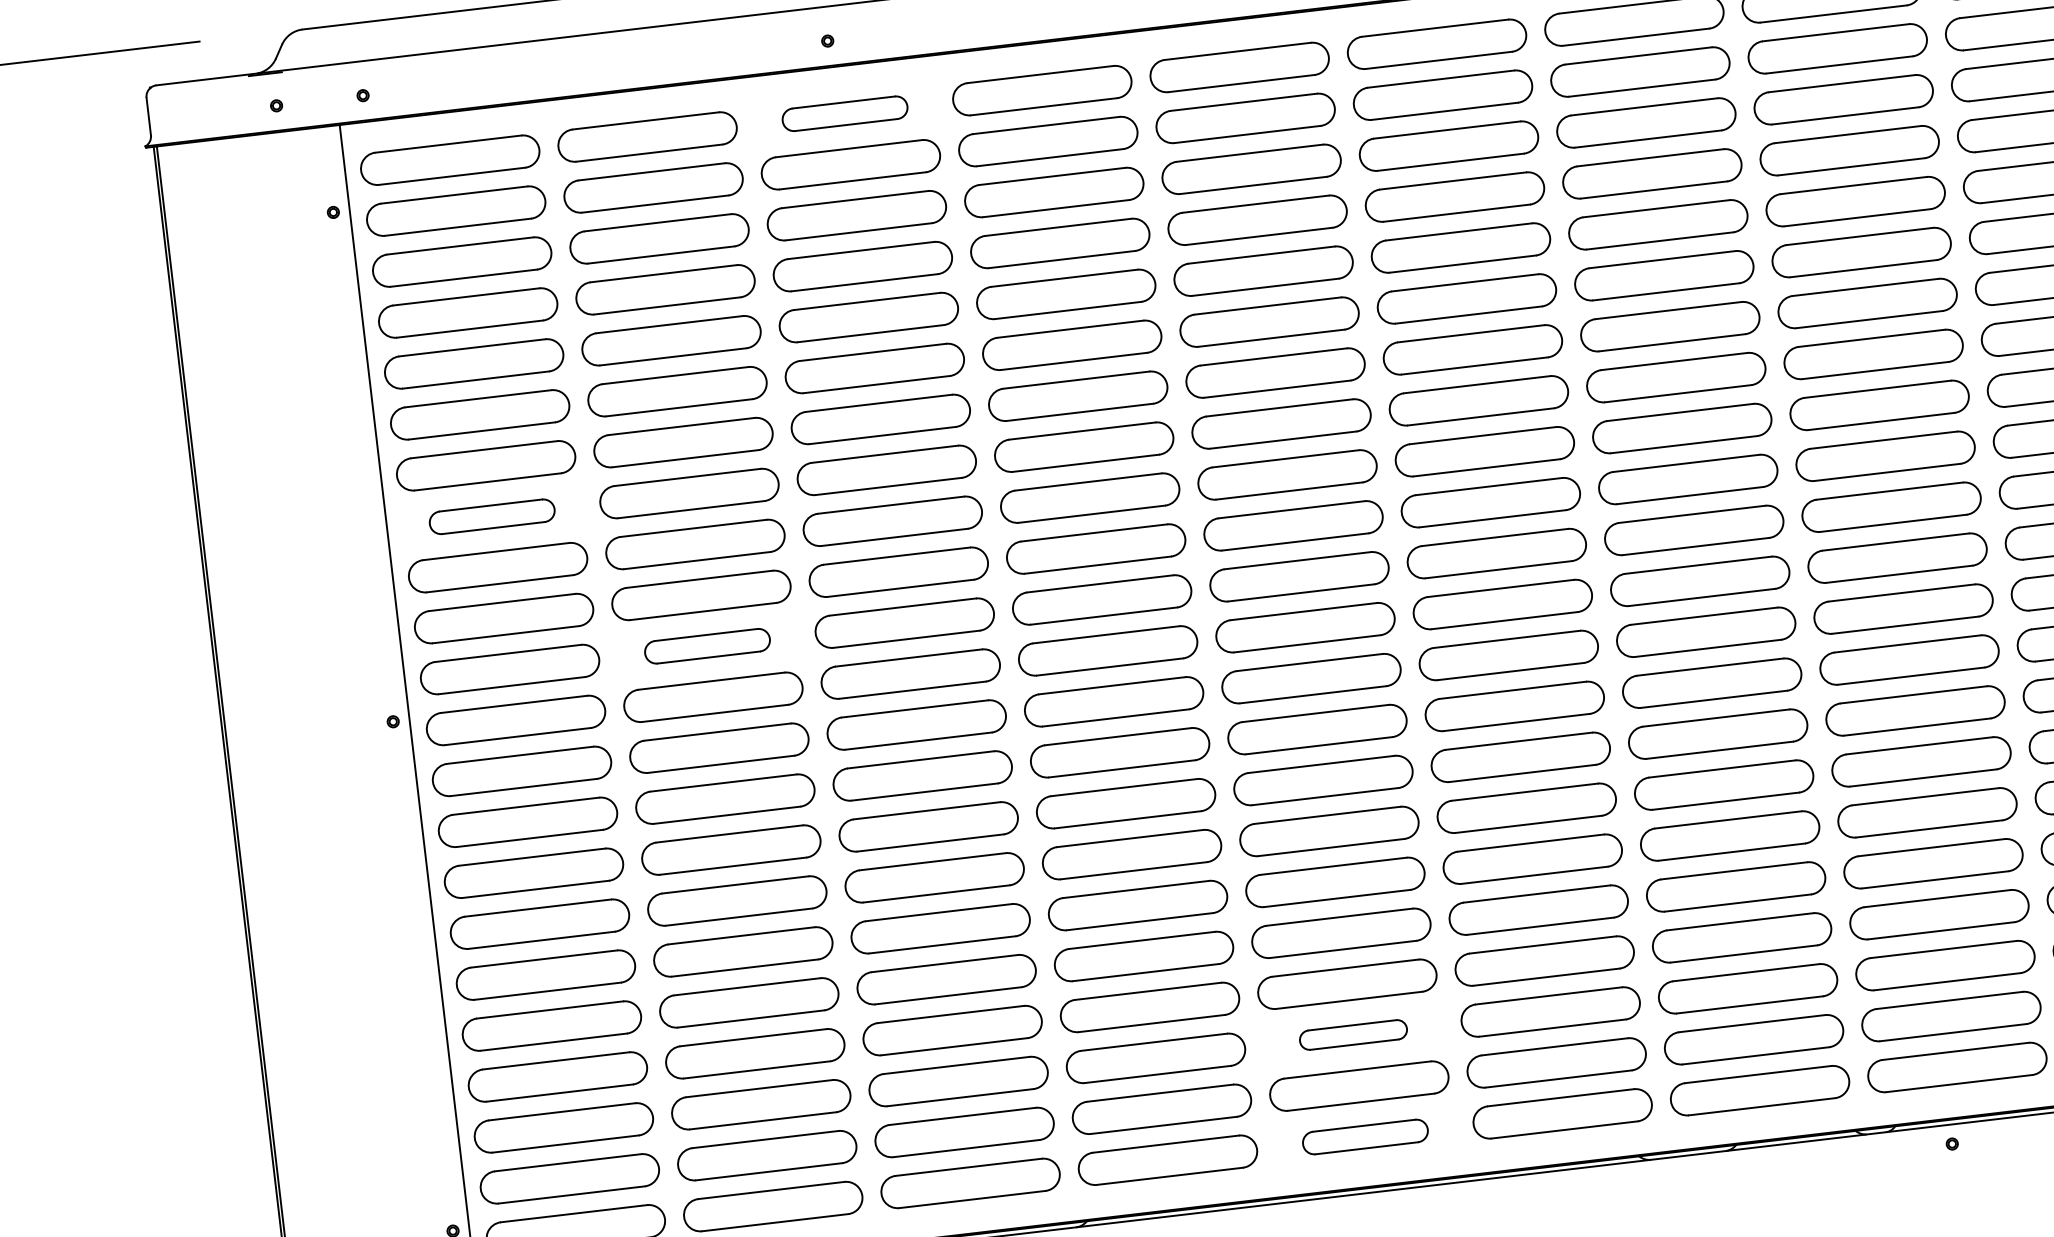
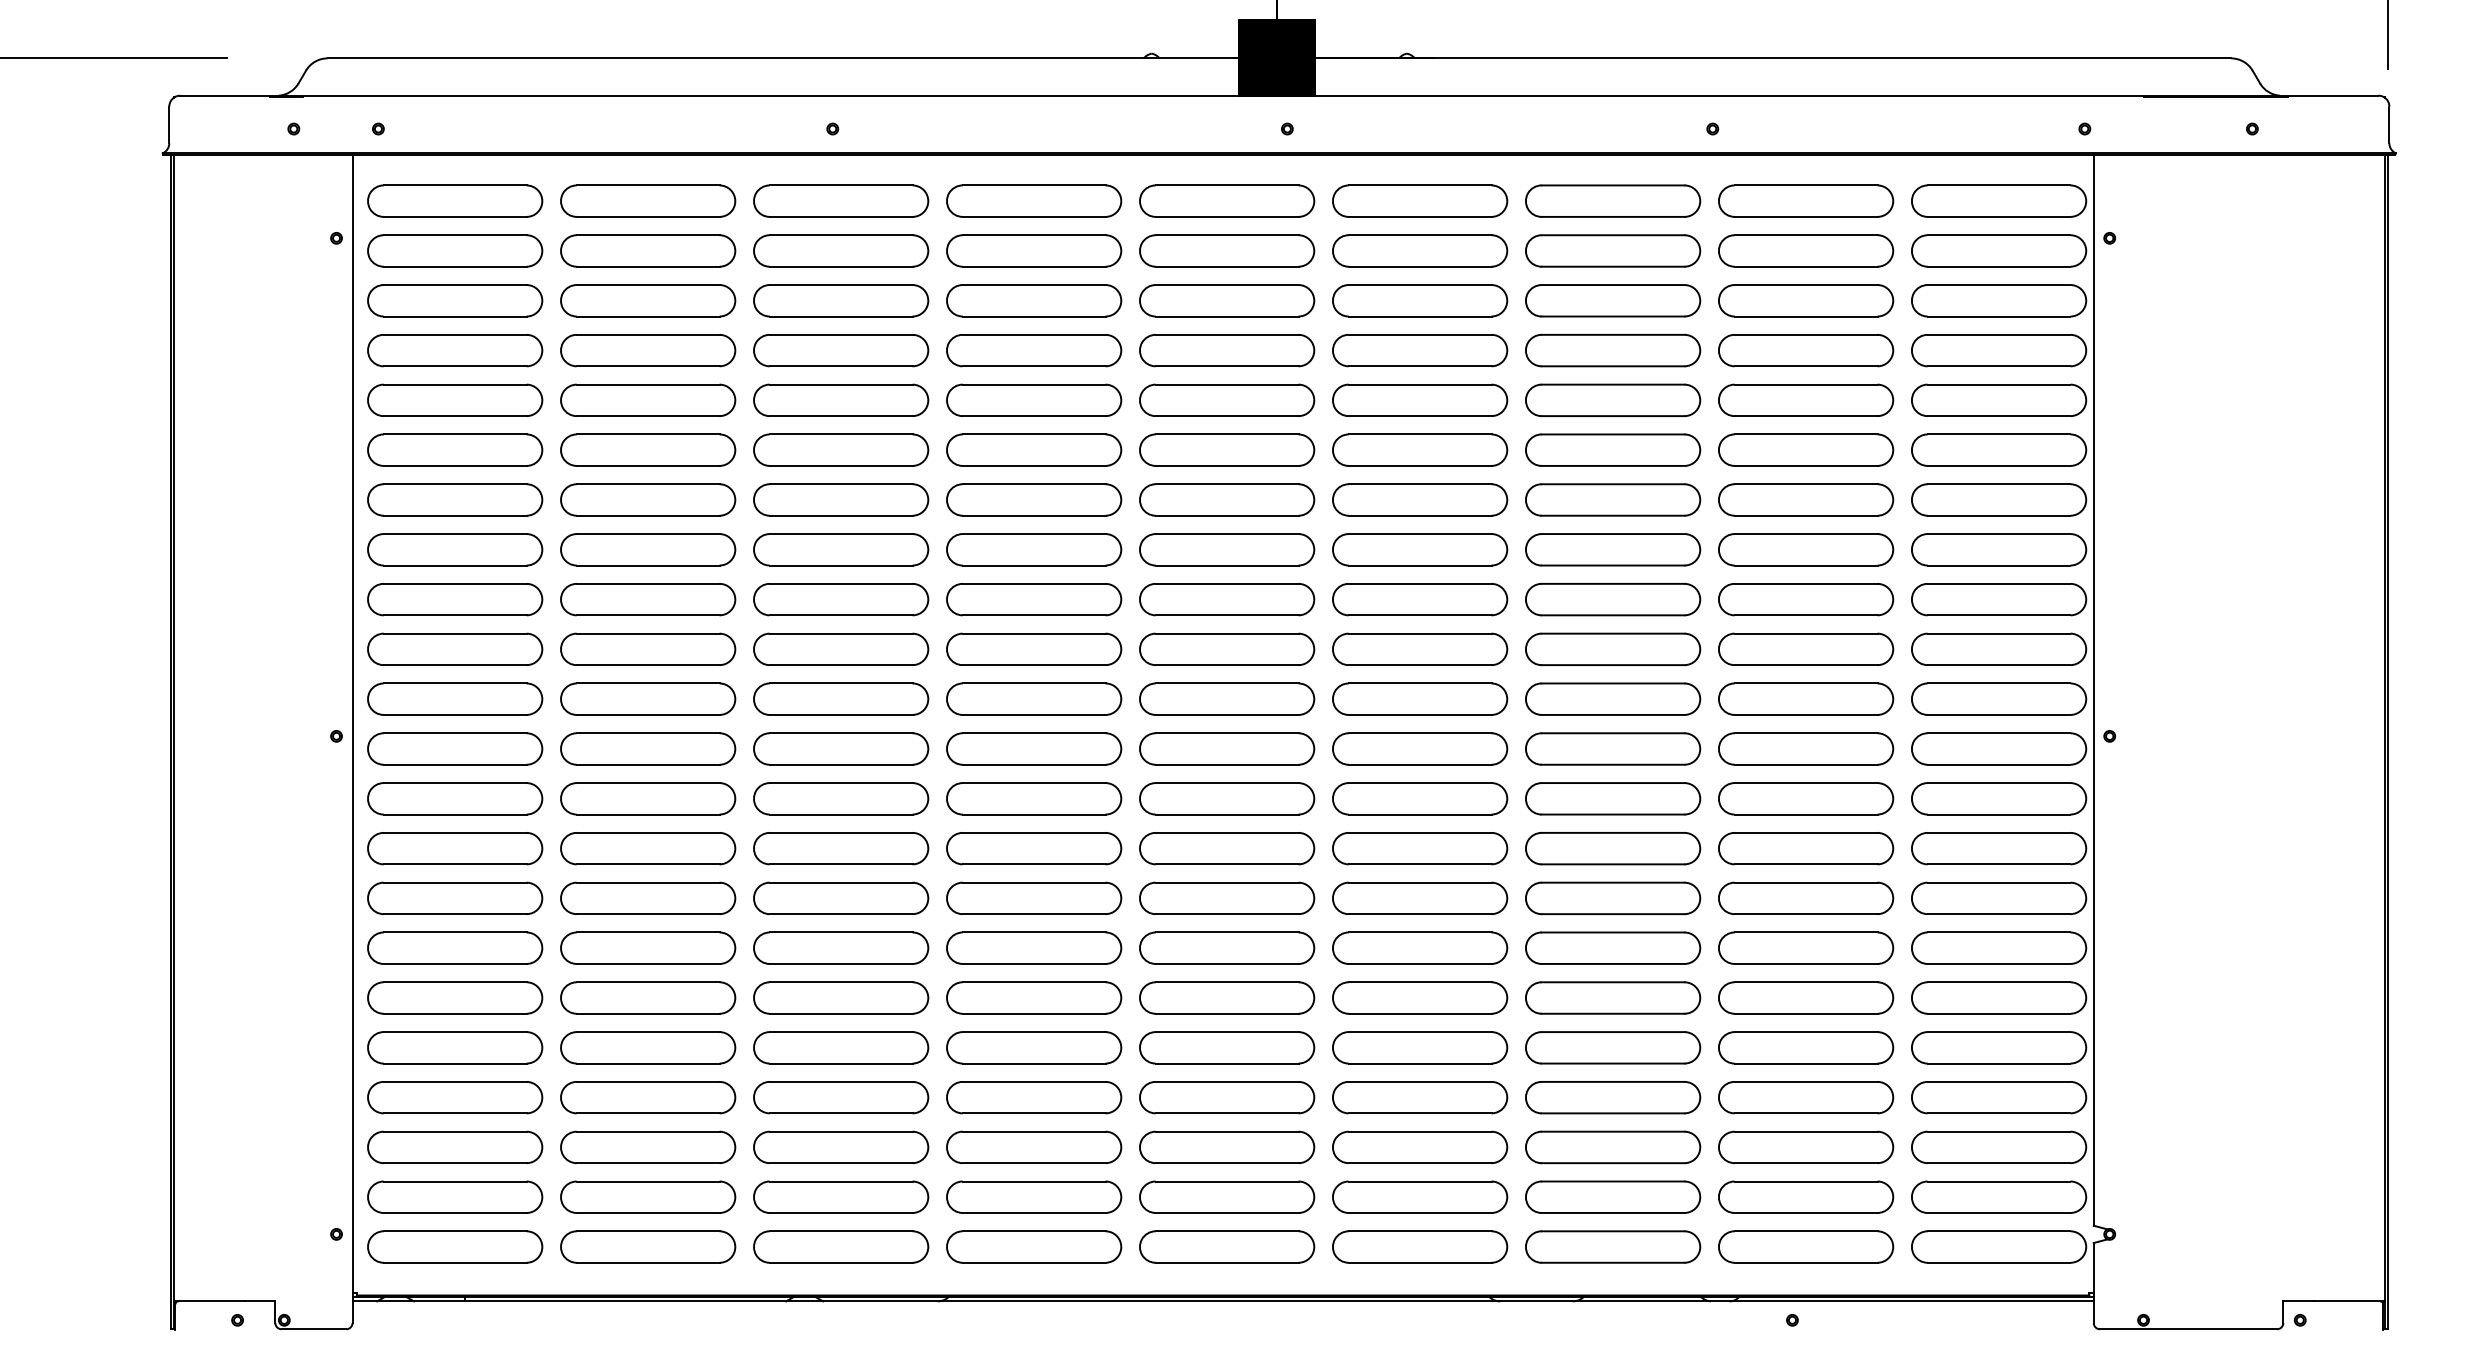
part: (845, 113) -> (841, 200), size x1.43
part: (492, 516) -> (455, 549), size x1.43
part: (707, 645) -> (648, 698), size x1.43
part: (1353, 1034) -> (1227, 1146), size x1.67
part: (1365, 1136) -> (1227, 1246), size x1.43

